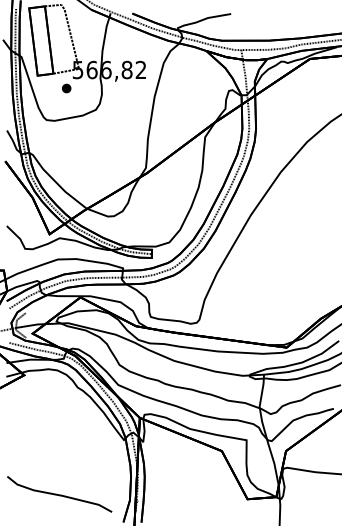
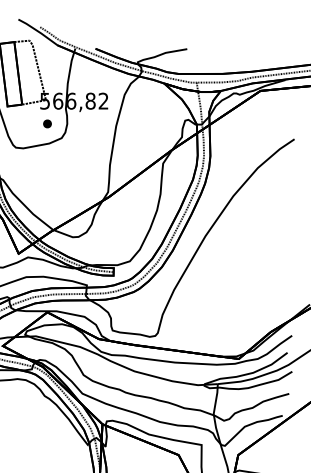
part: (66, 88) -> (47, 123), moved

